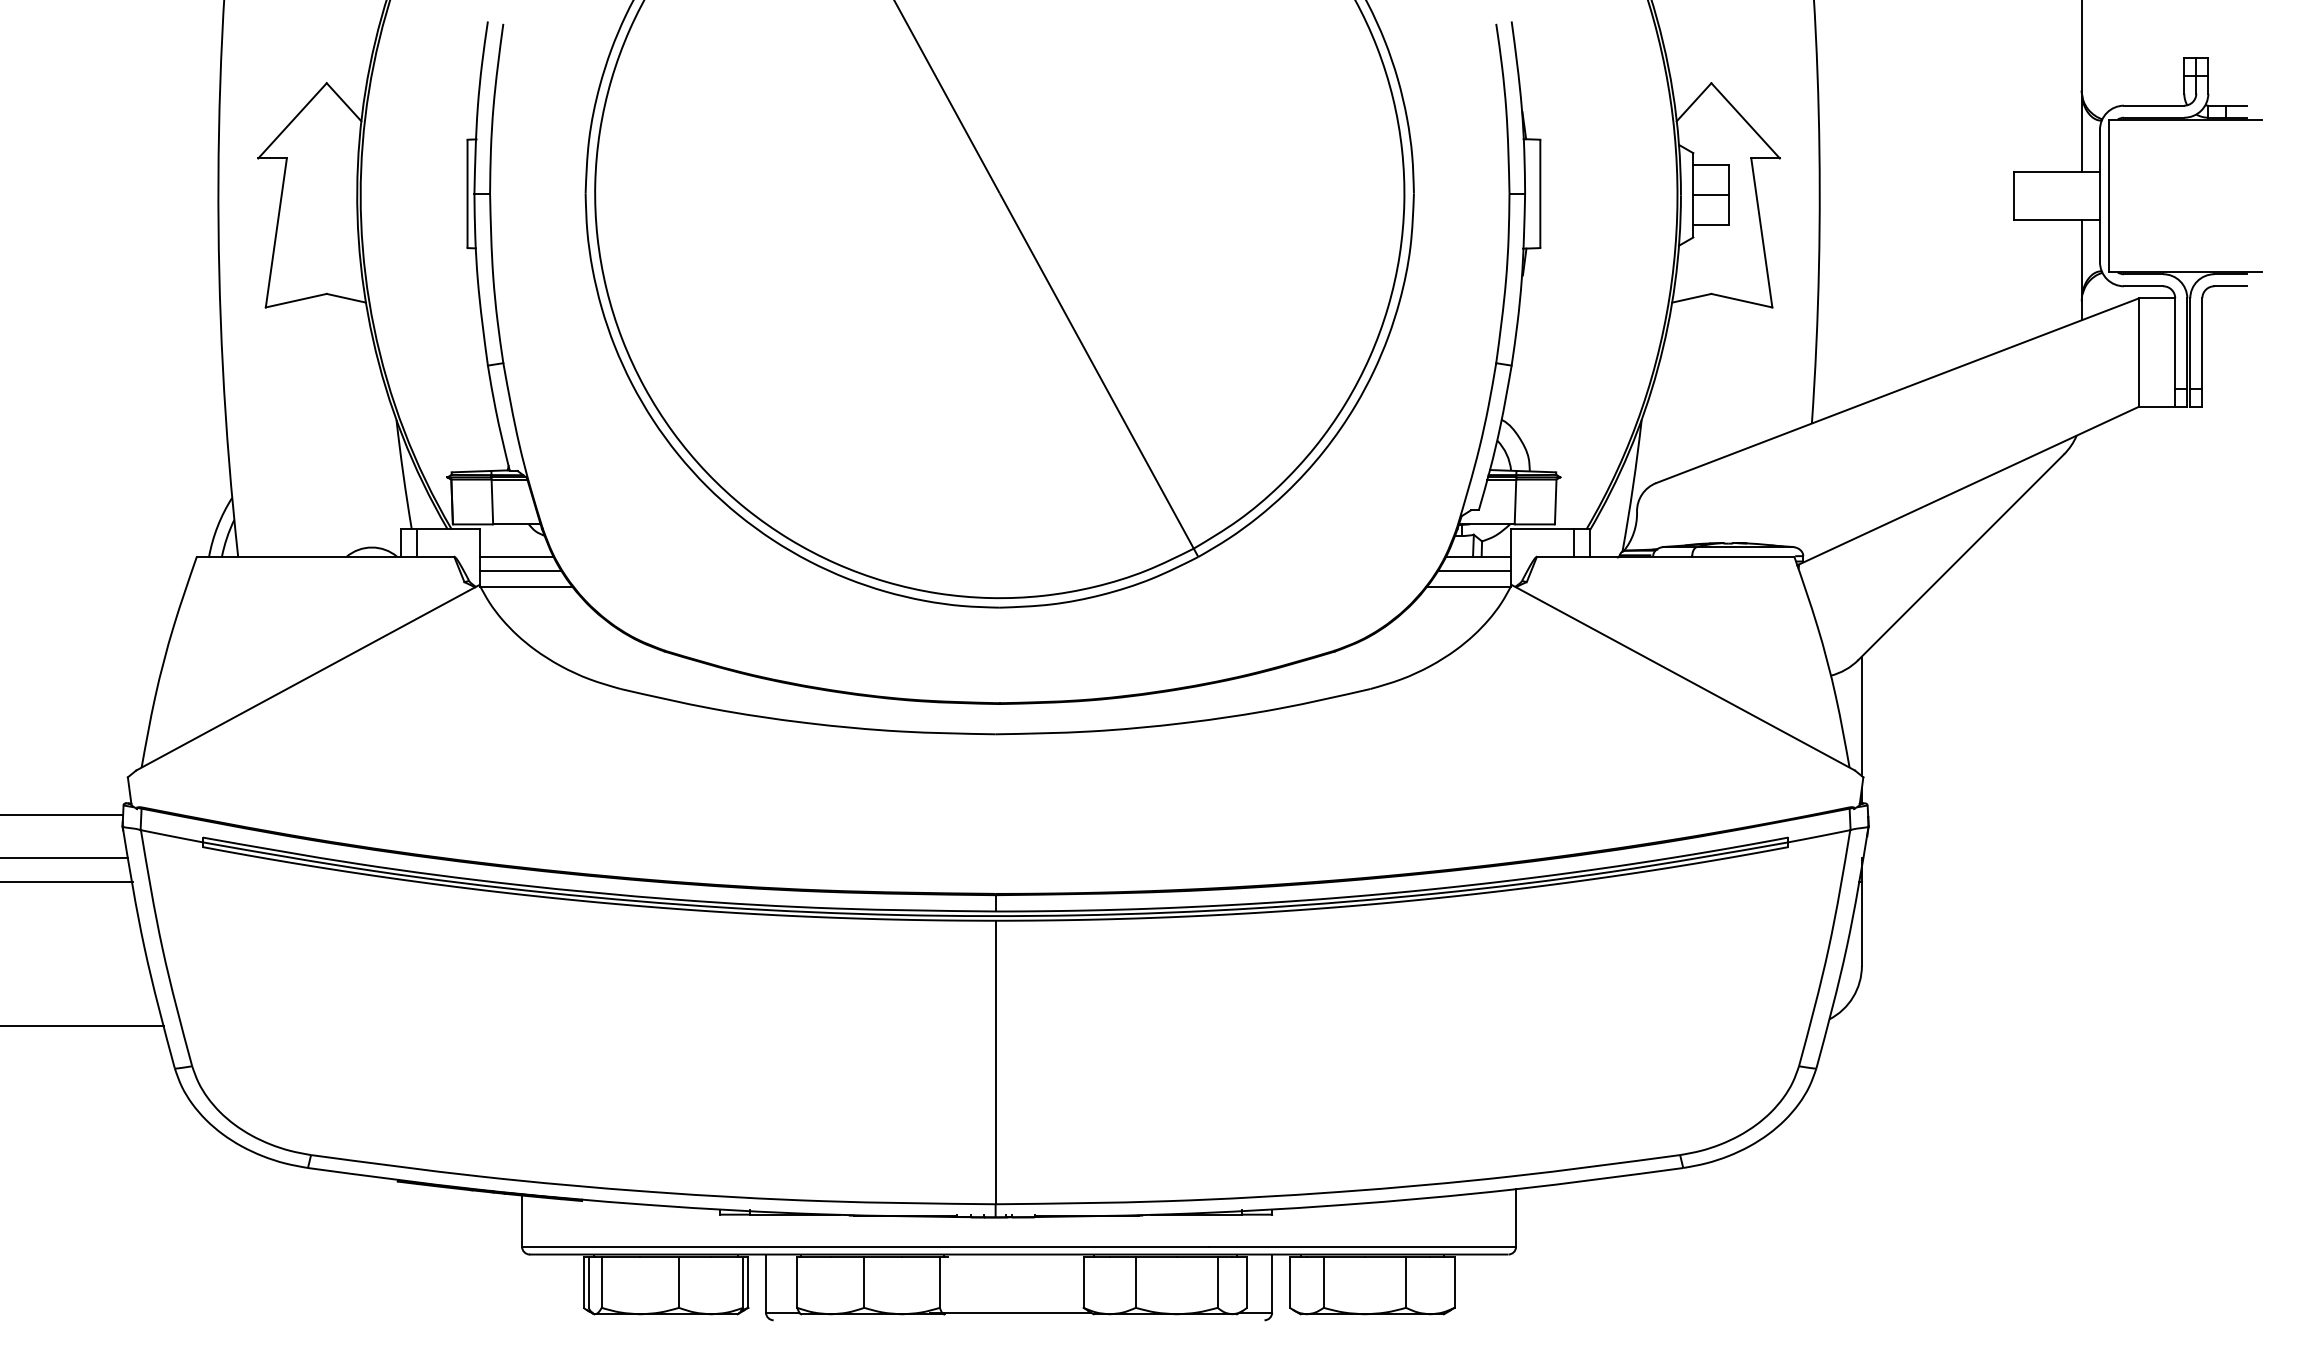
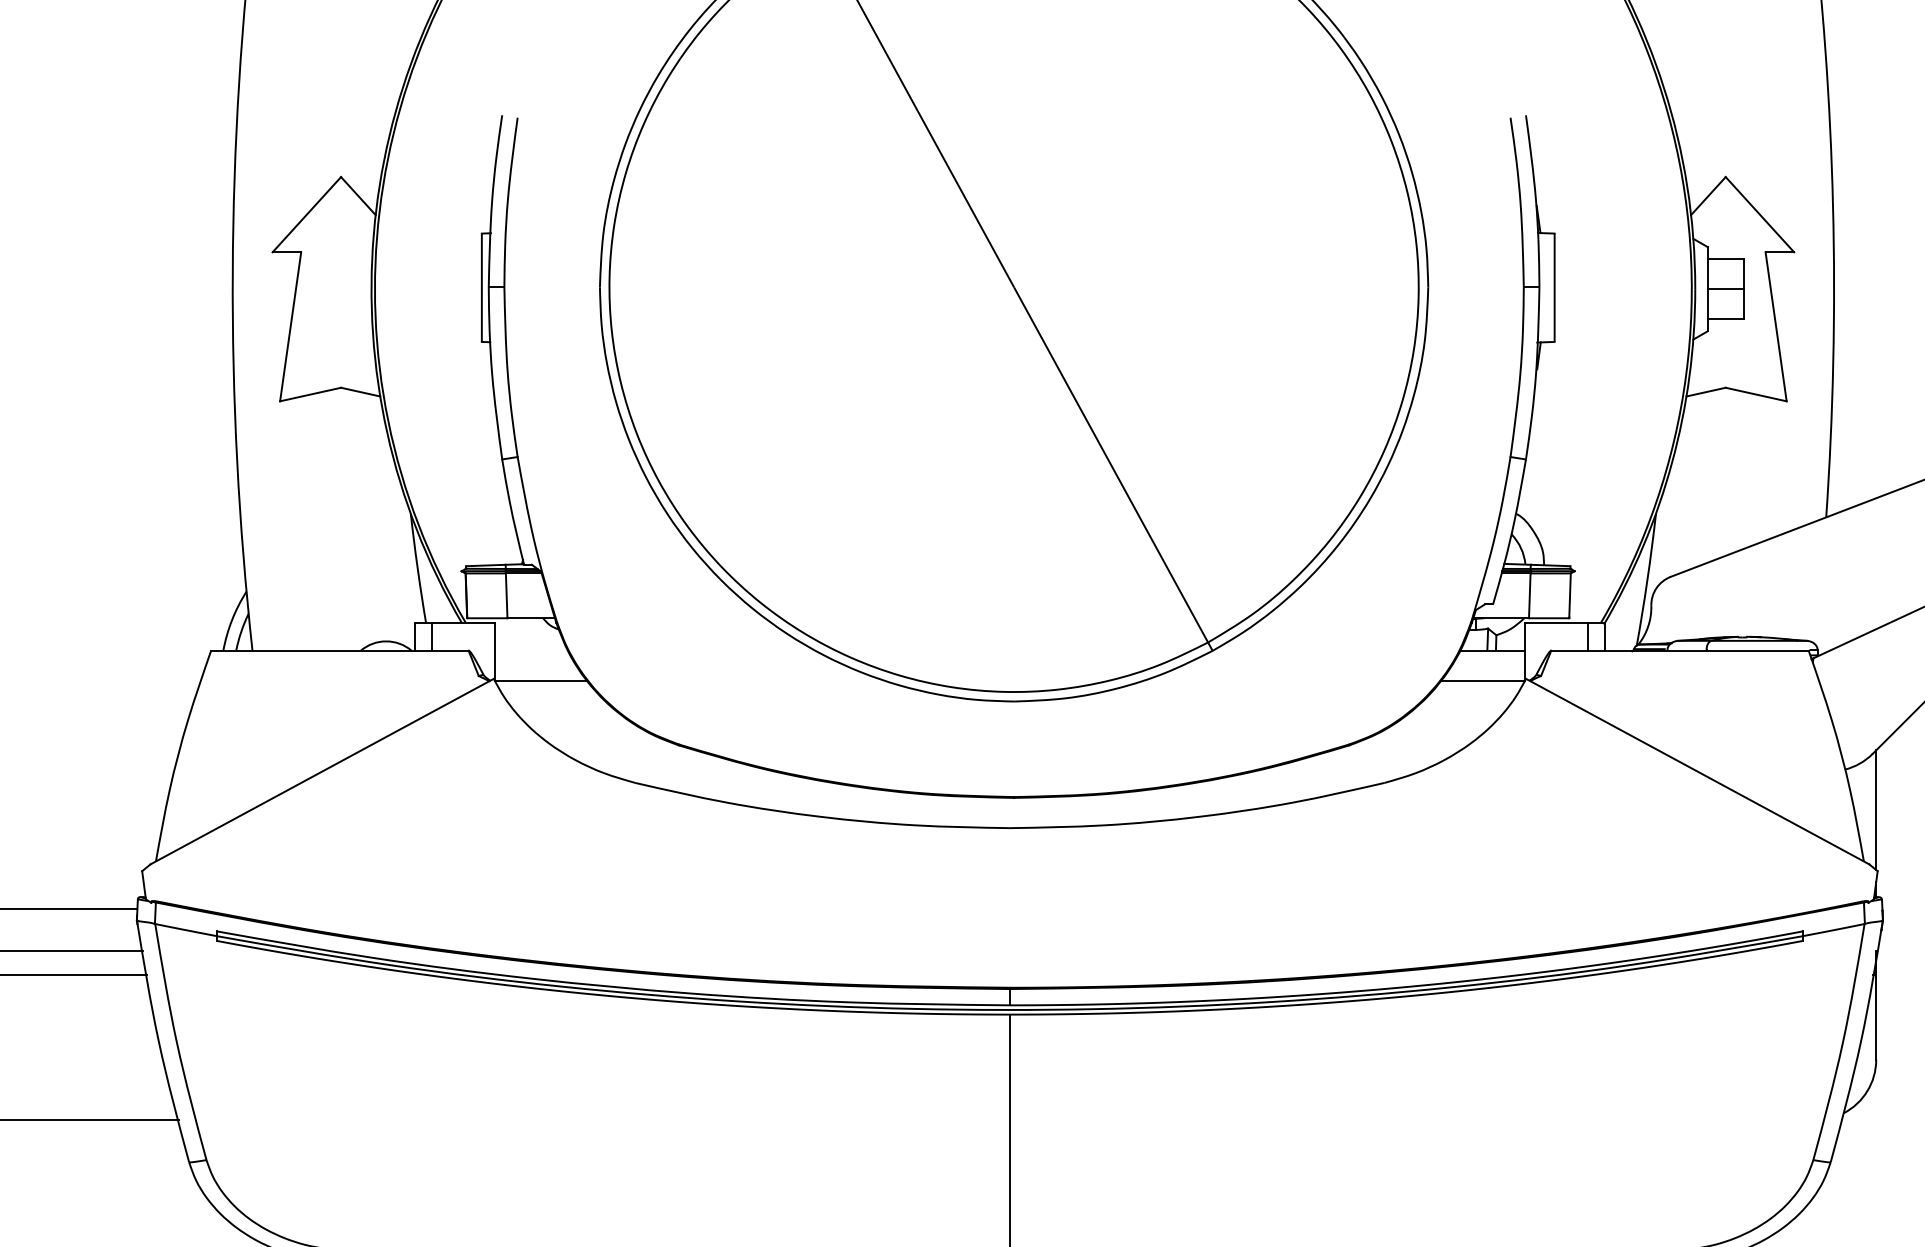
line: (516, 556) -> (530, 650), removed
line: (521, 570) -> (535, 664), removed
line: (1473, 570) -> (1487, 664), removed

